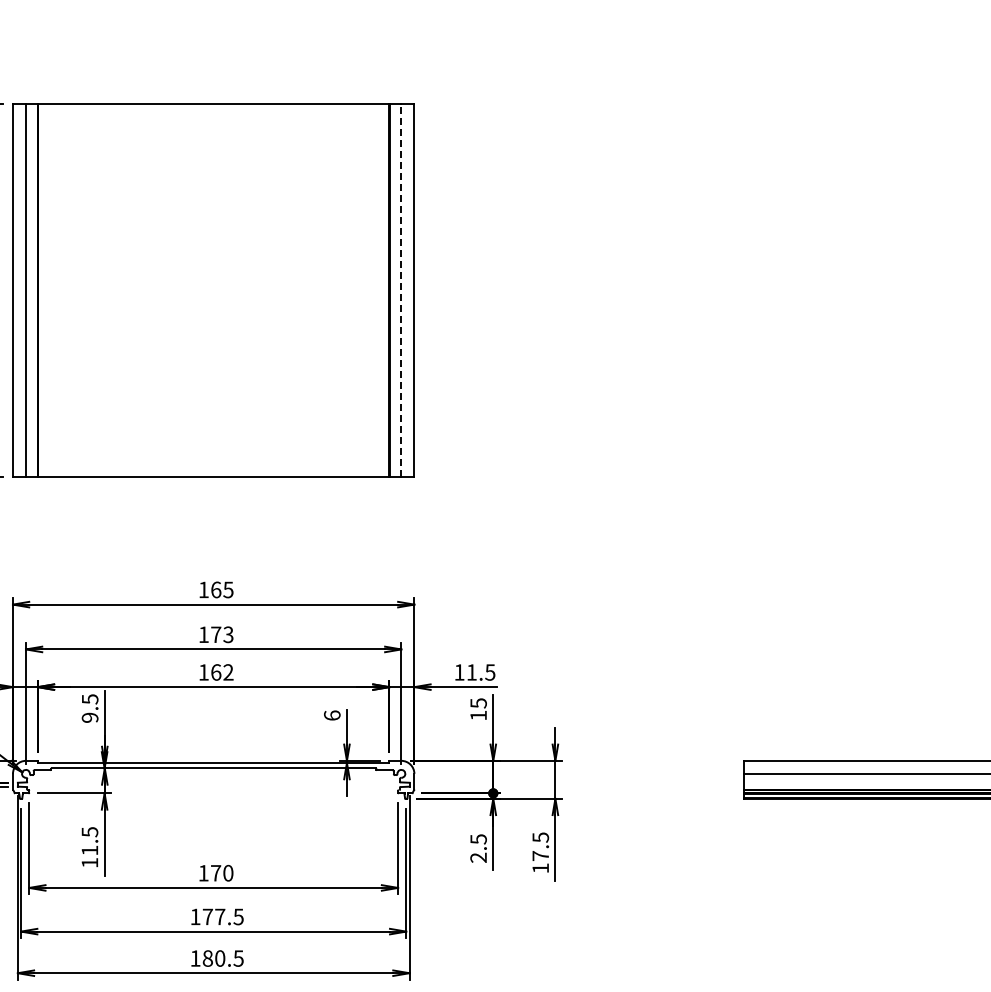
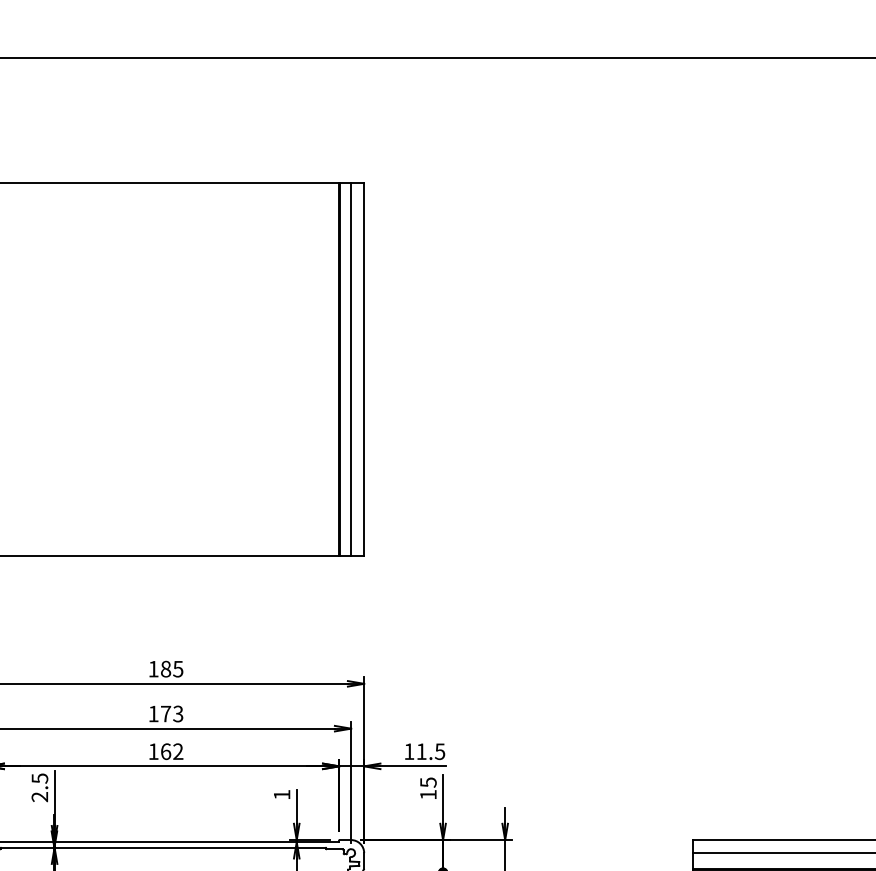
line: (401, 290) -> (351, 369), dashed -> solid
text: (216, 589) -> (166, 668), 165 -> 185
text: (332, 715) -> (282, 794), 6 -> 1
text: (90, 717) -> (40, 796), 9.5 -> 2.5

